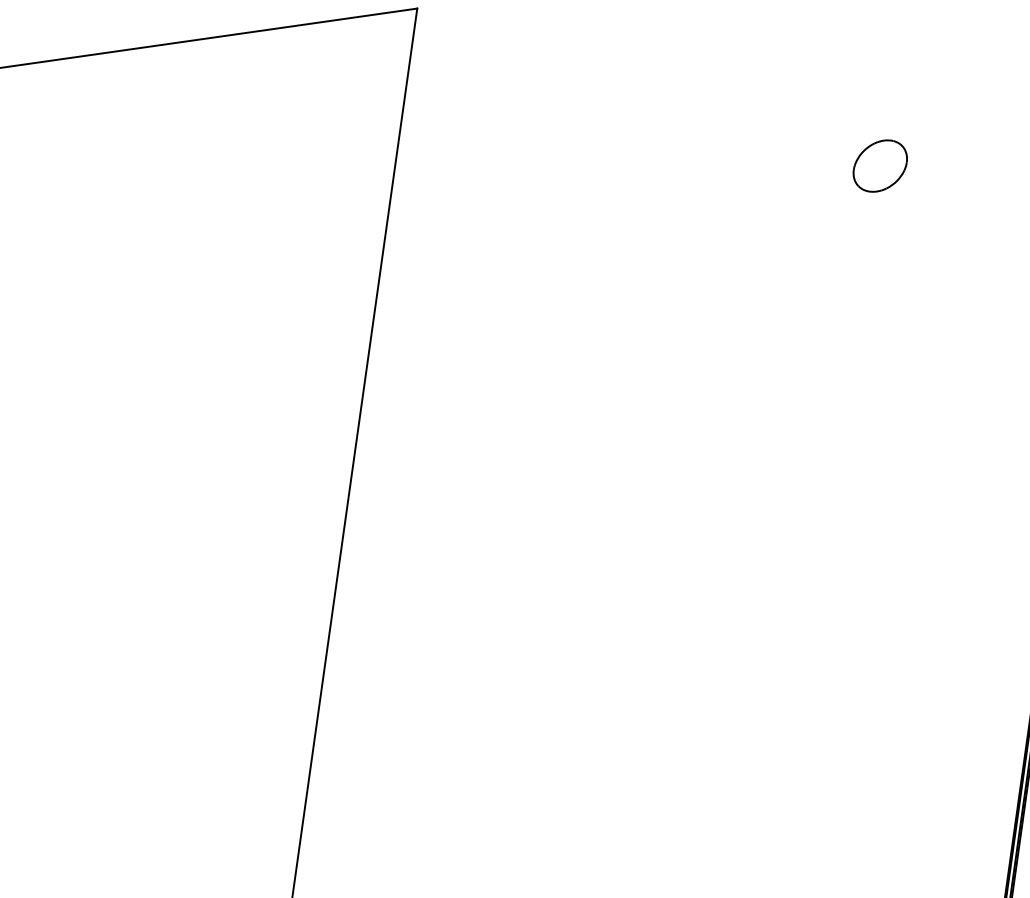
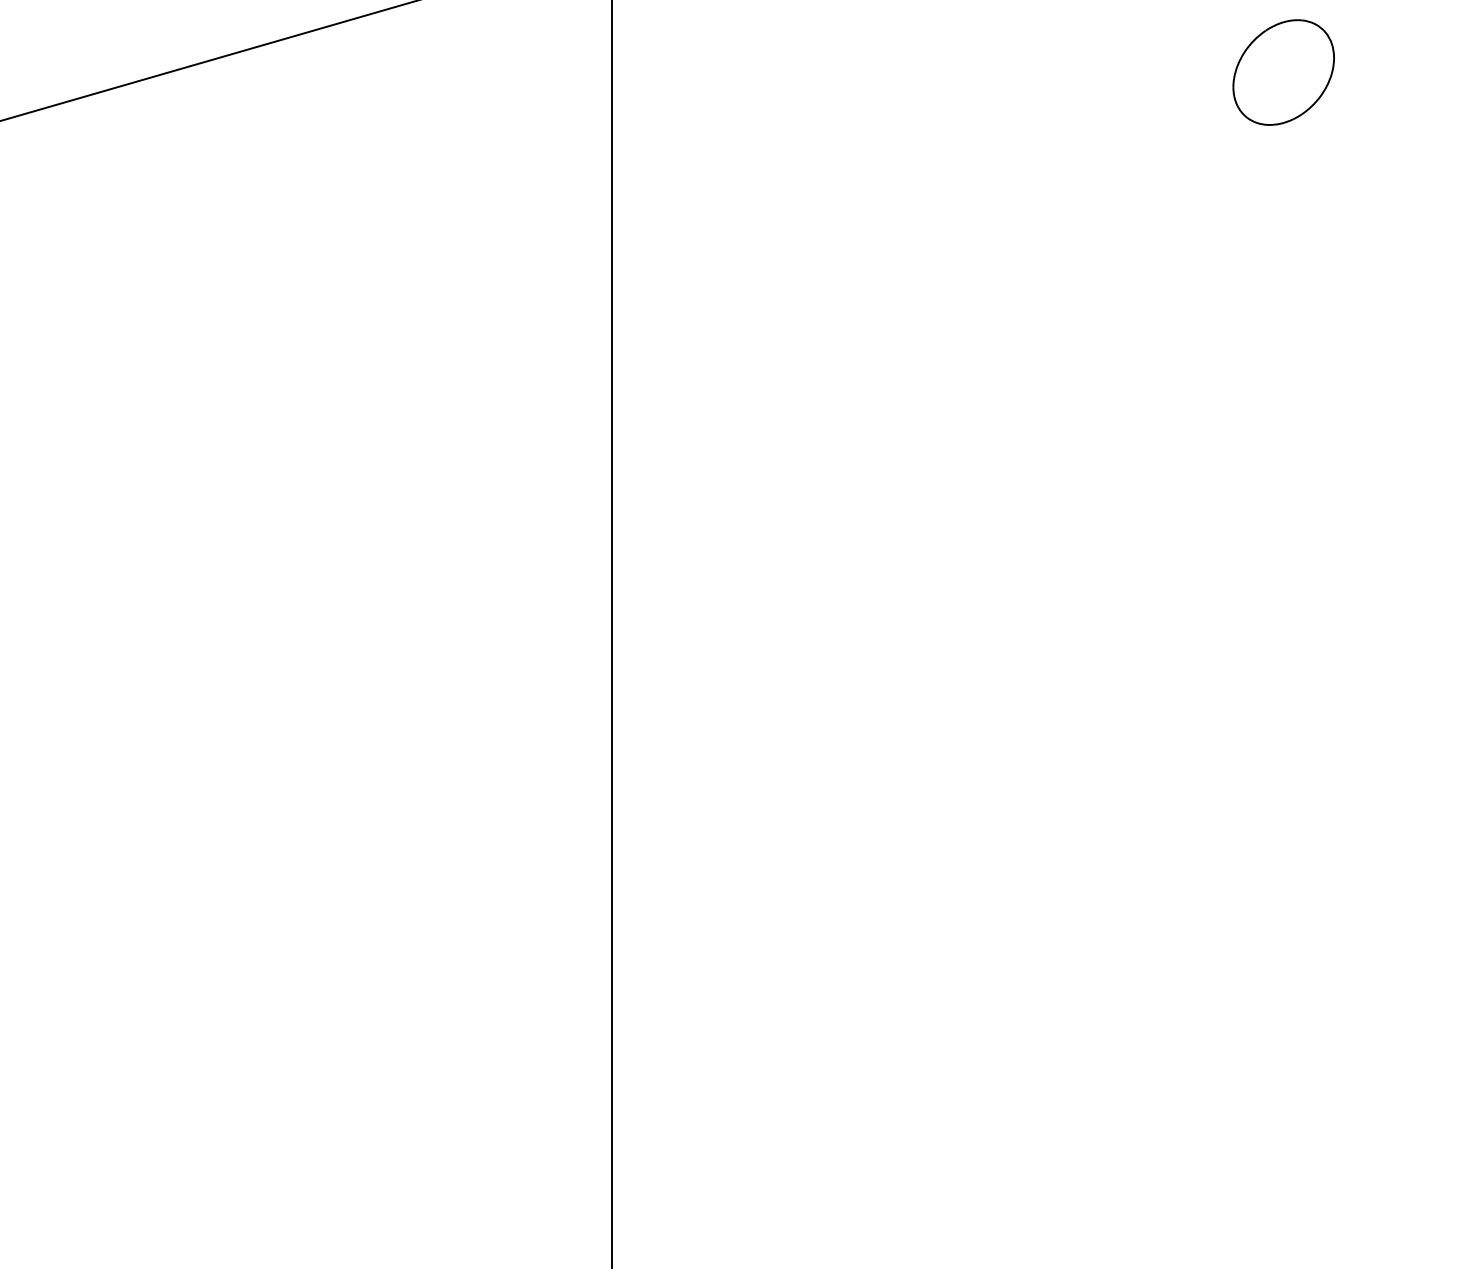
part: (880, 166) -> (1283, 72), size x1.4

